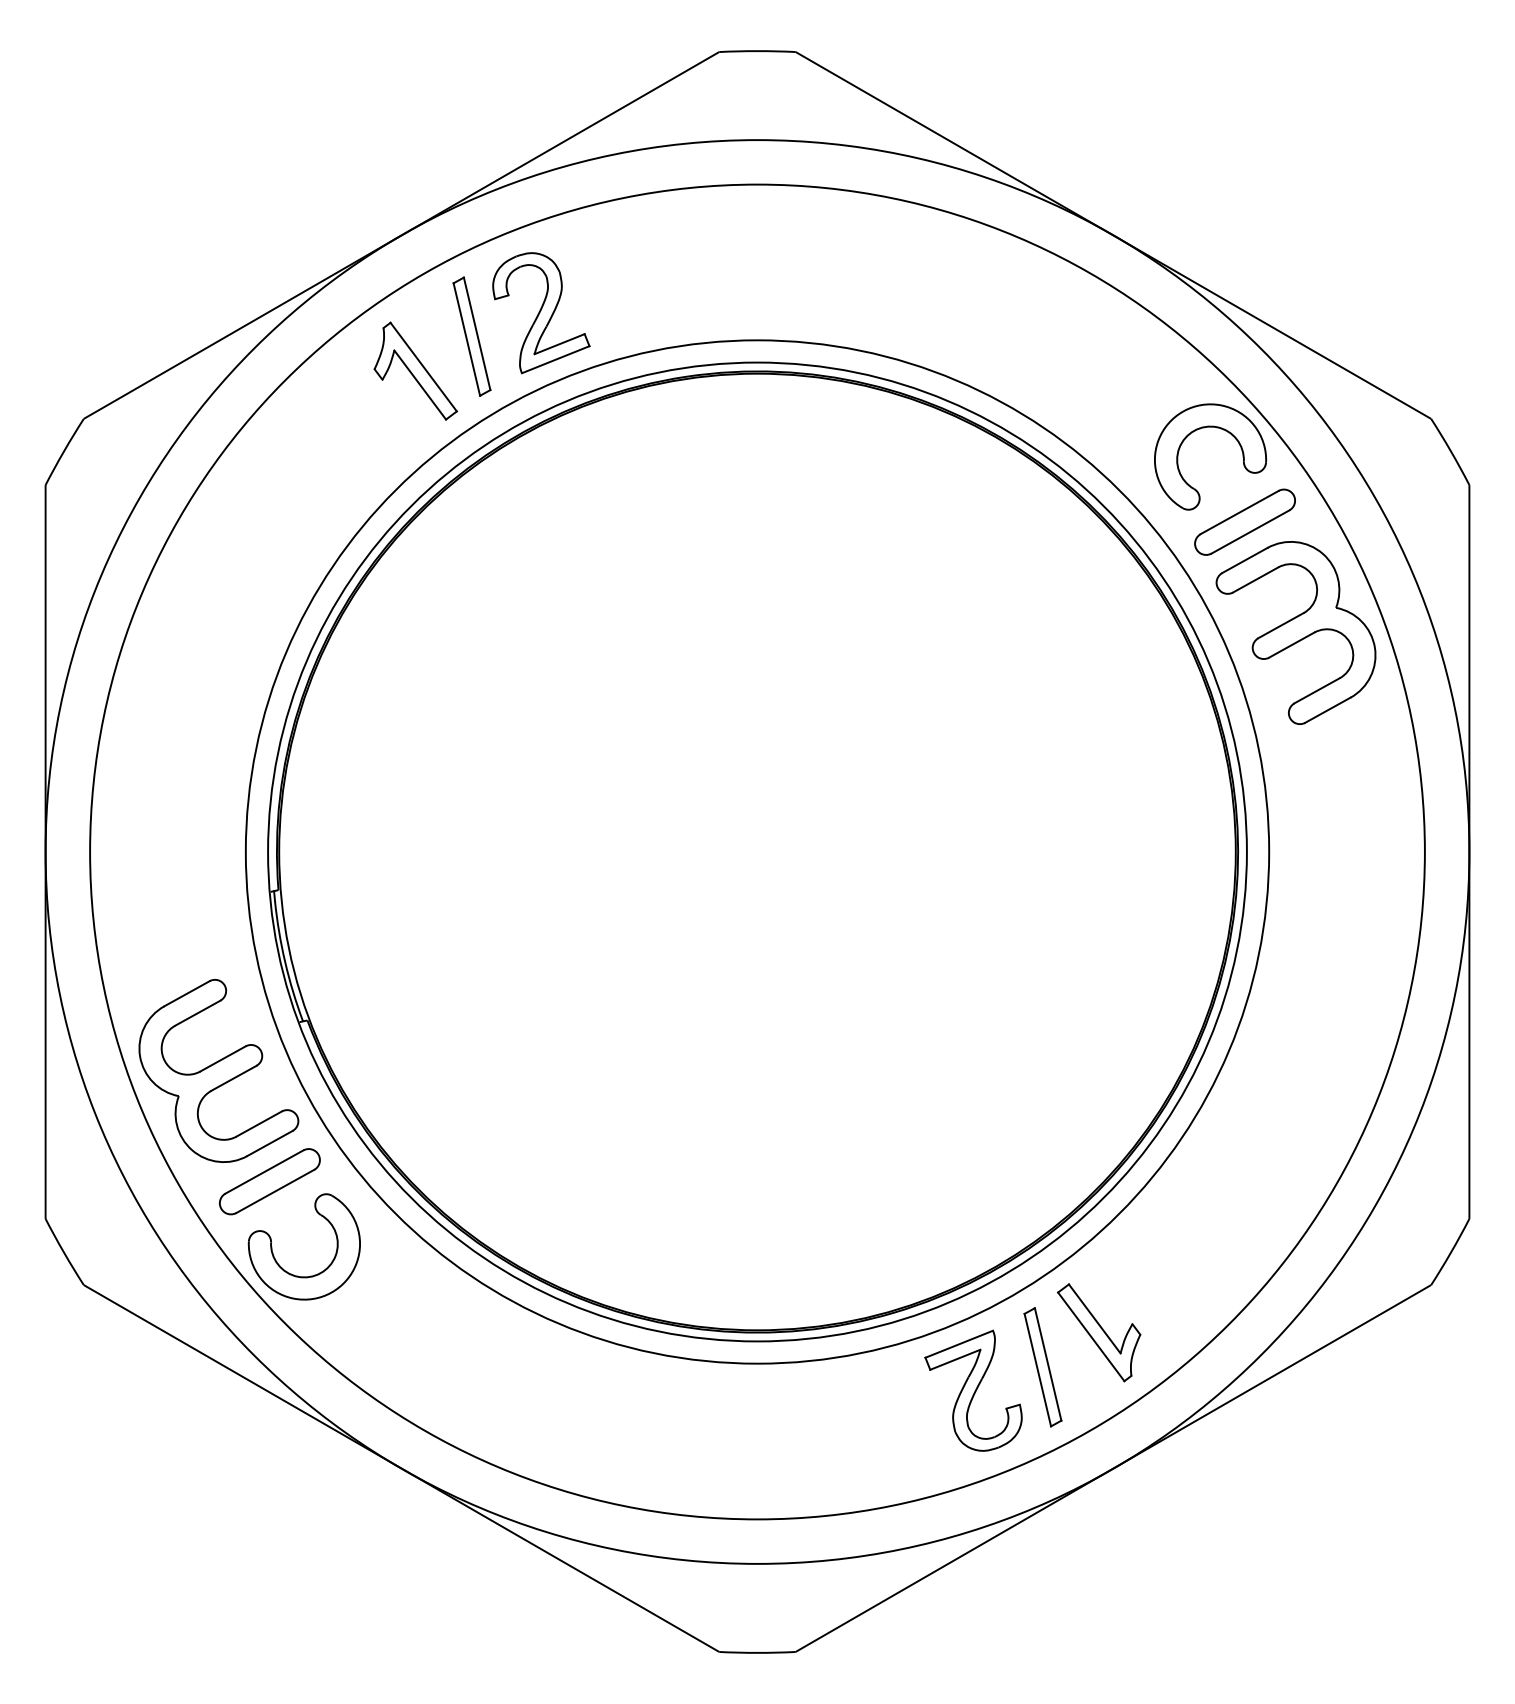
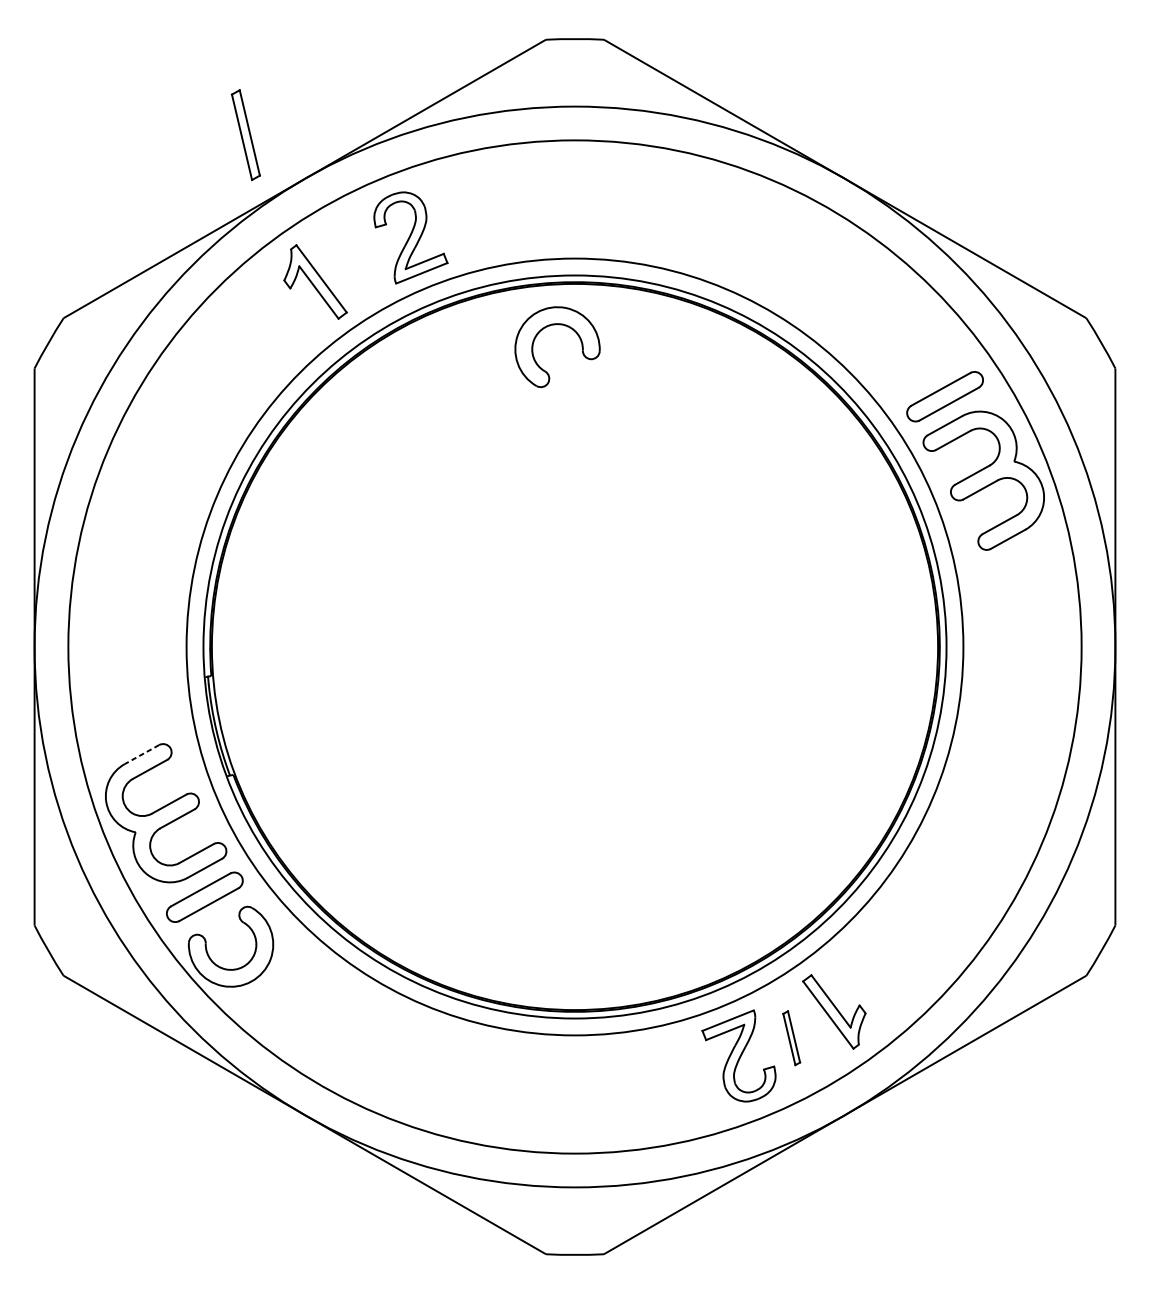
part: (471, 336) -> (245, 134), moved
part: (1204, 428) -> (552, 325), moved
line: (187, 993) -> (142, 754), solid -> dashed
part: (1042, 1367) -> (791, 1038), size x0.6

